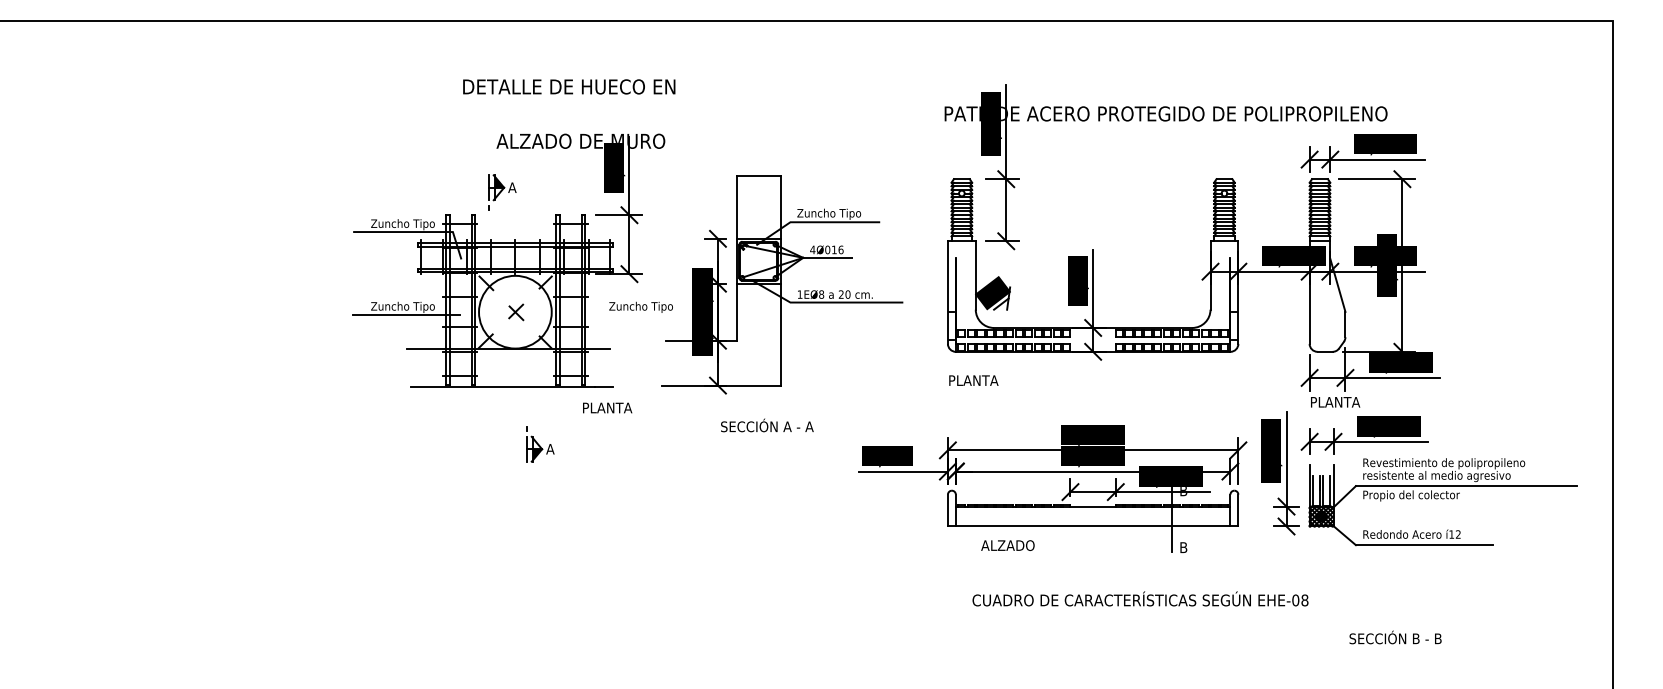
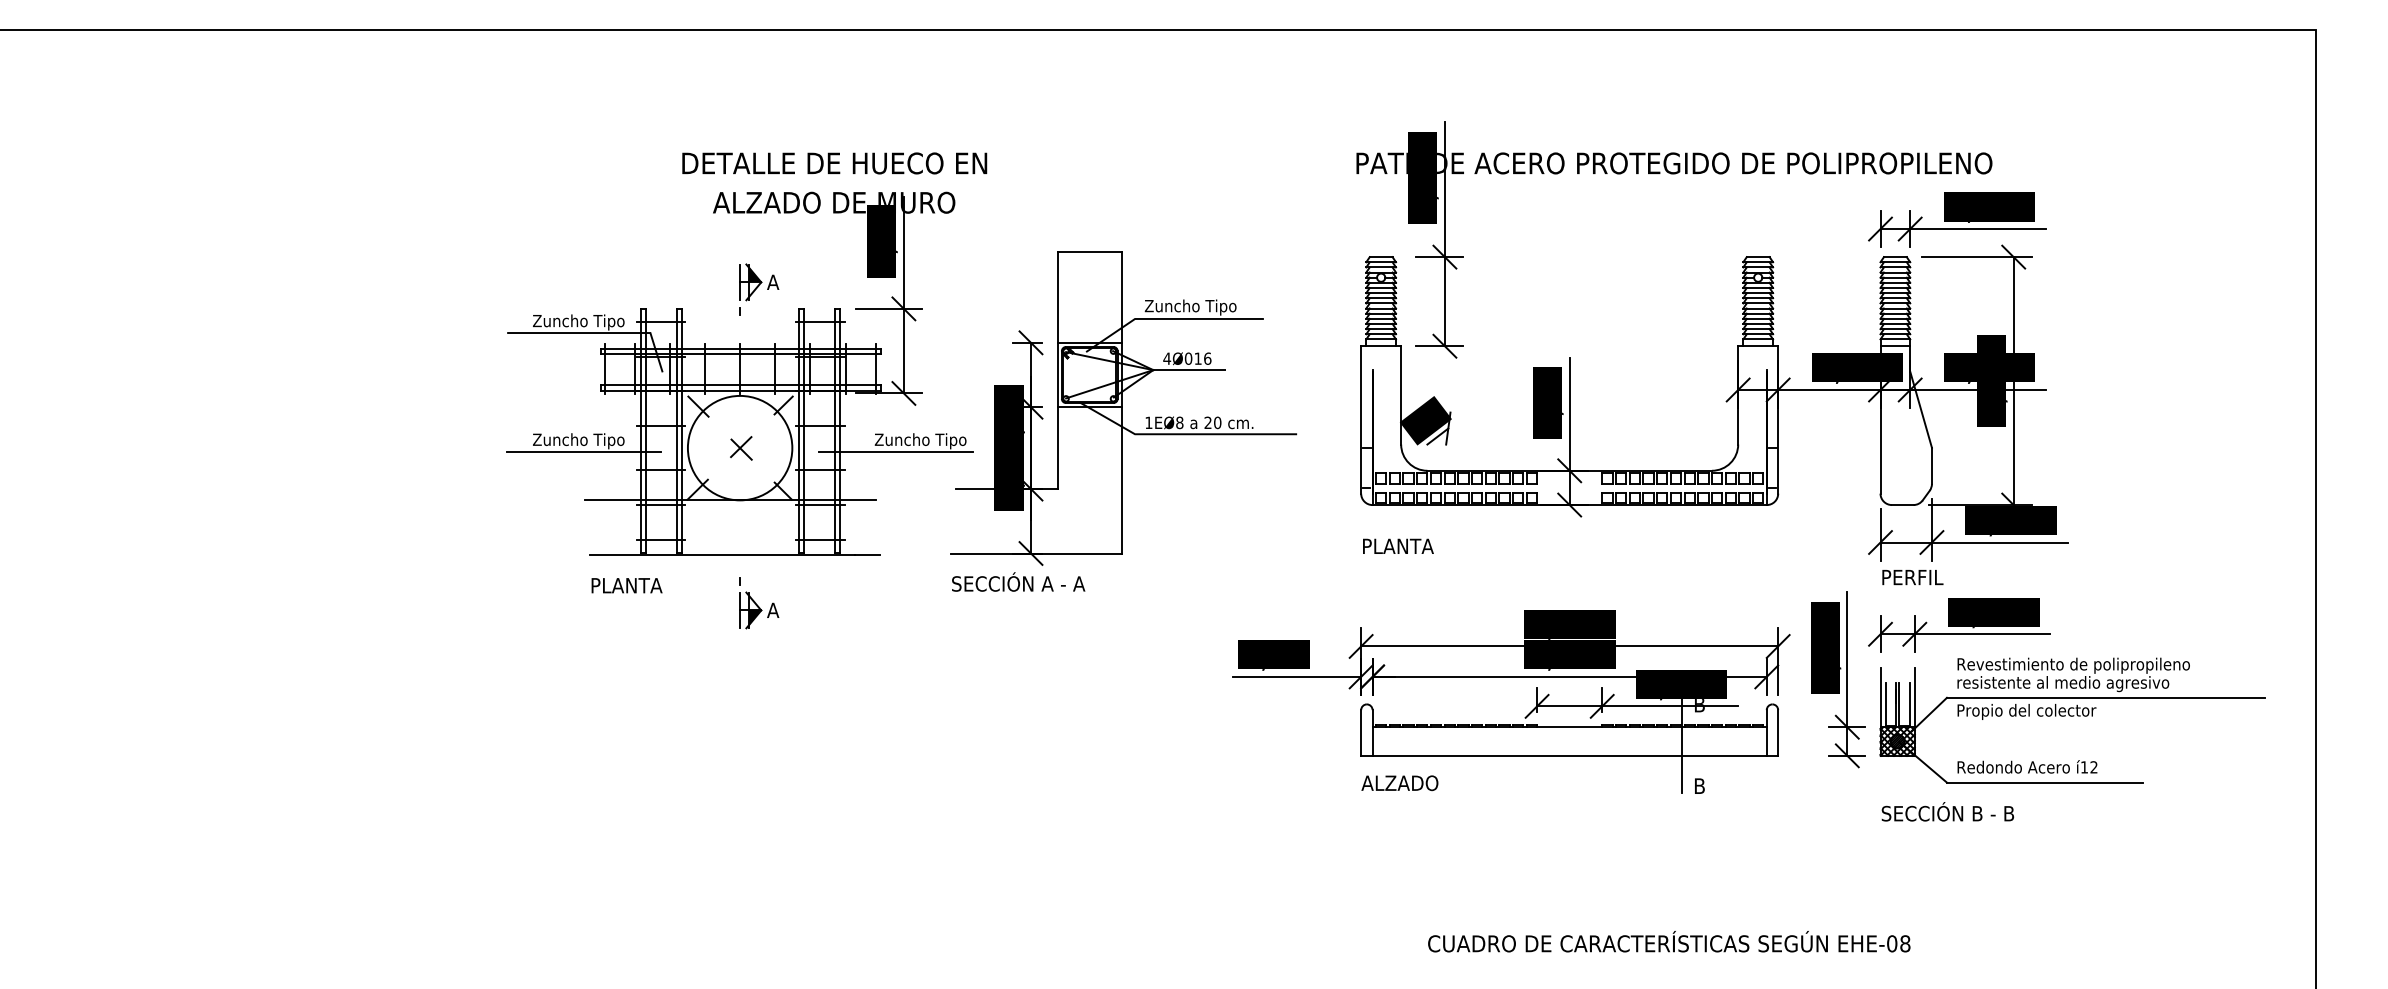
text: (569, 86) -> (835, 162), moved
part: (502, 192) -> (758, 289), moved
line: (623, 314) -> (895, 451), added
text: (1340, 402) -> (1924, 577), PLANTA -> PERFIL
text: (607, 407) -> (626, 584), moved
text: (767, 425) -> (1018, 582), moved
part: (540, 444) -> (758, 603), moved
text: (1007, 545) -> (1399, 783), moved
text: (1140, 598) -> (1669, 941), moved
text: (1395, 637) -> (1947, 811), moved

